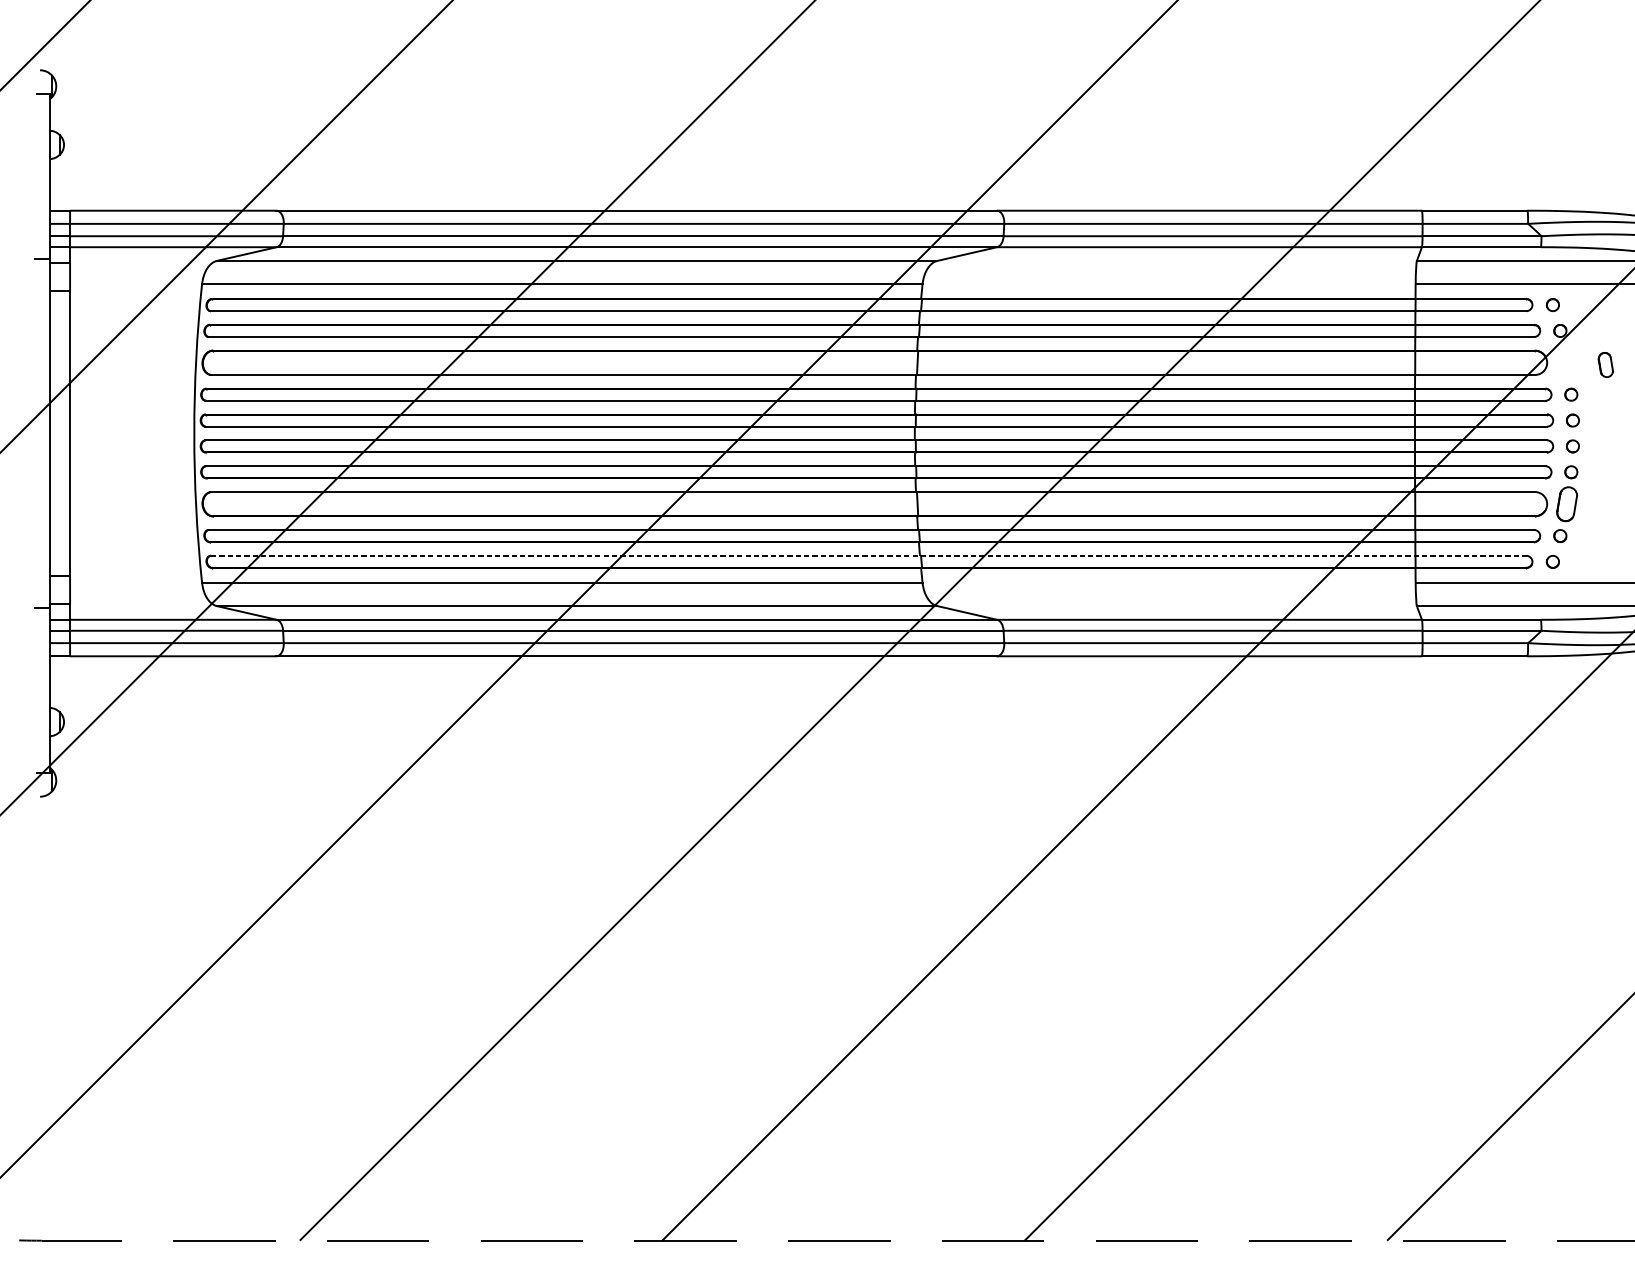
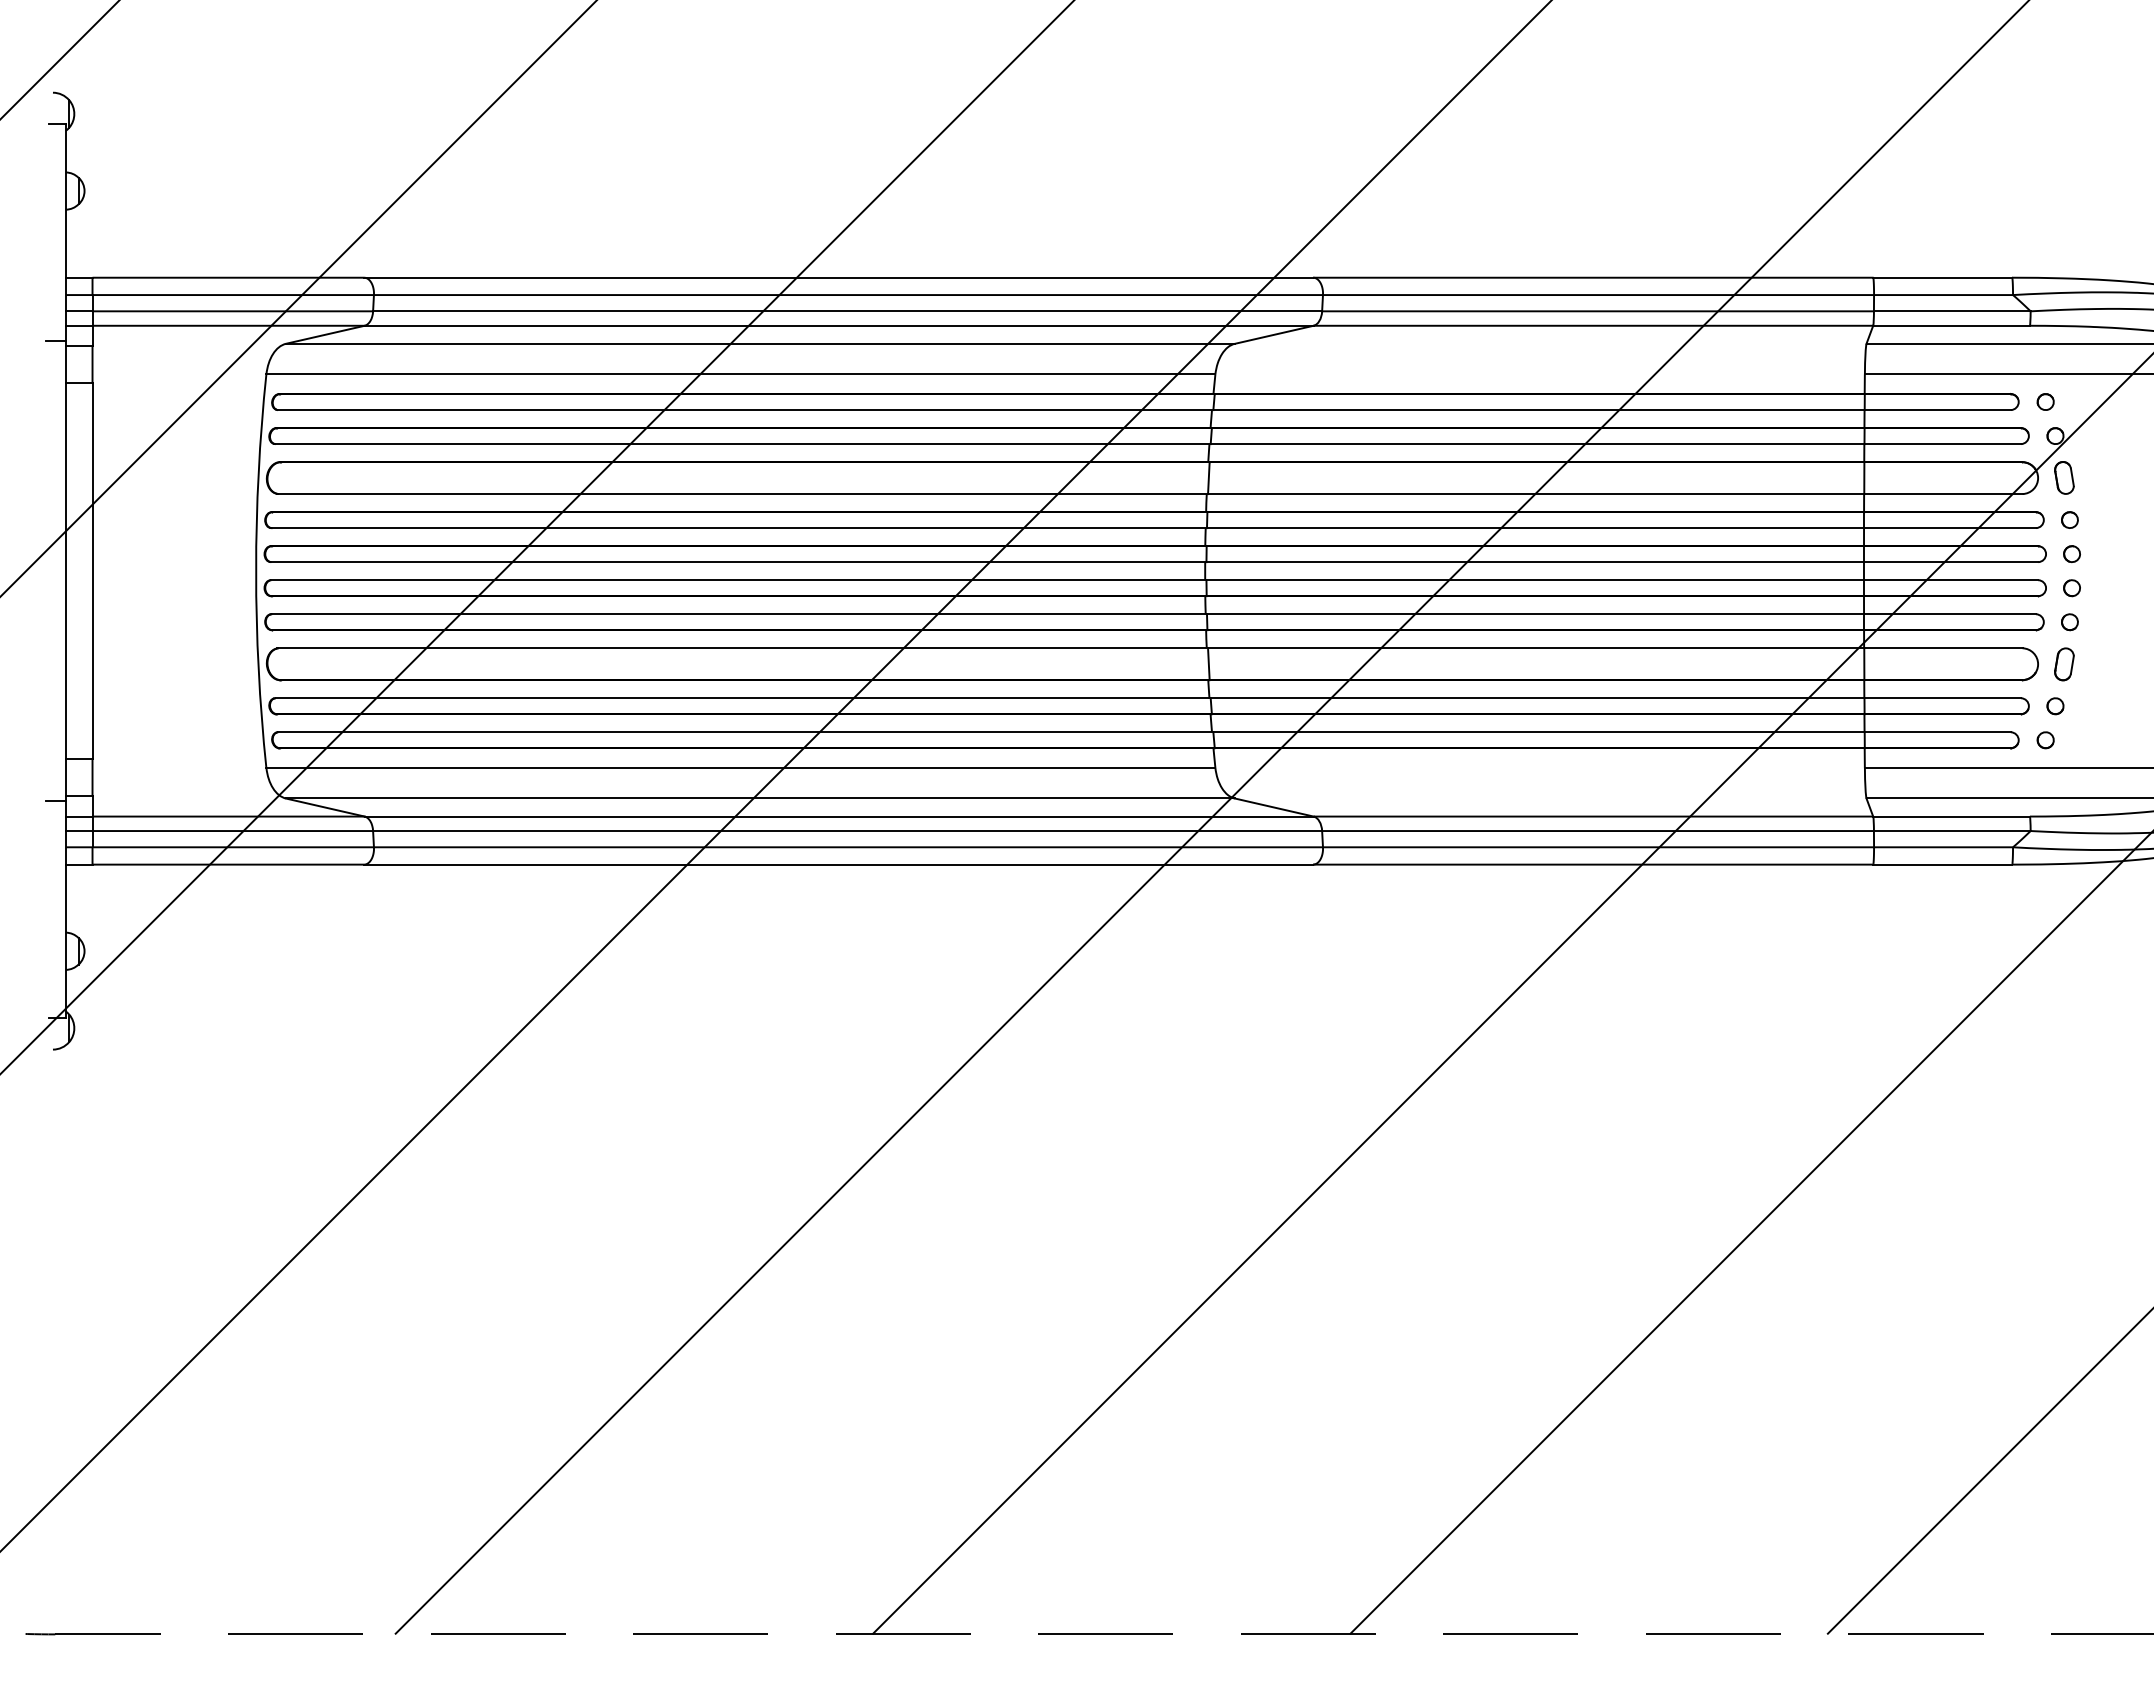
part: (1605, 364) -> (2064, 477), moved
part: (1567, 504) -> (2064, 664), size x0.71
line: (869, 555) -> (1145, 732), dashed -> solid

